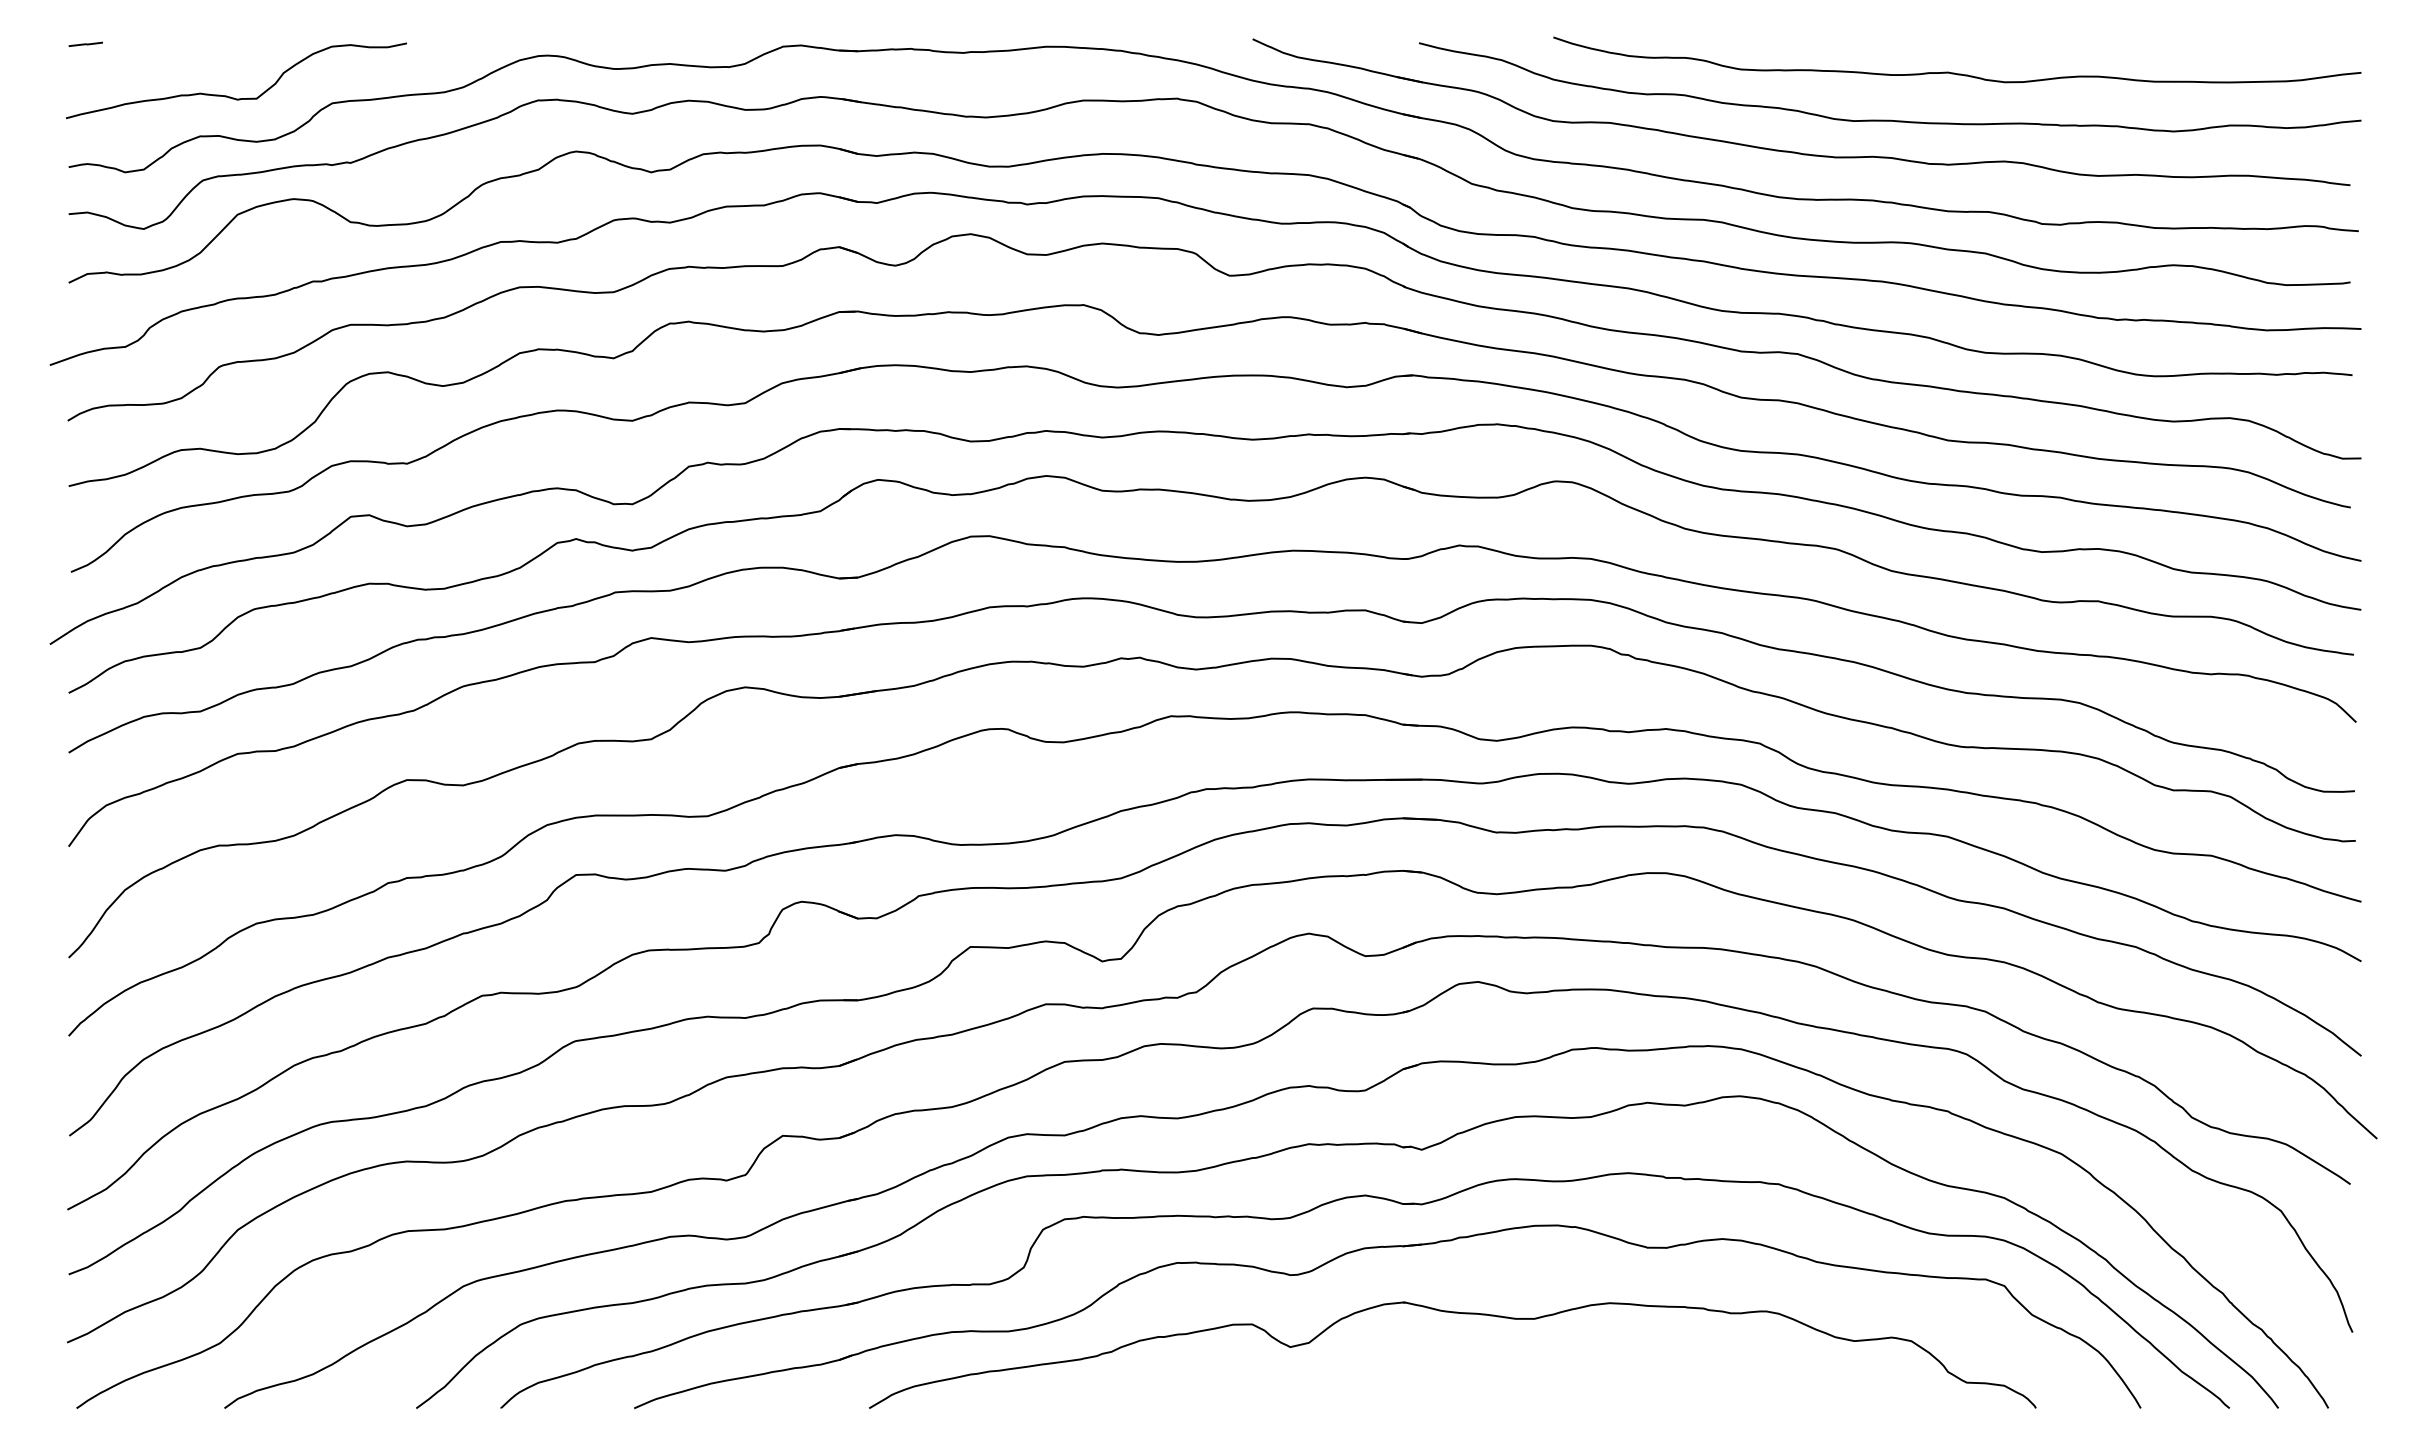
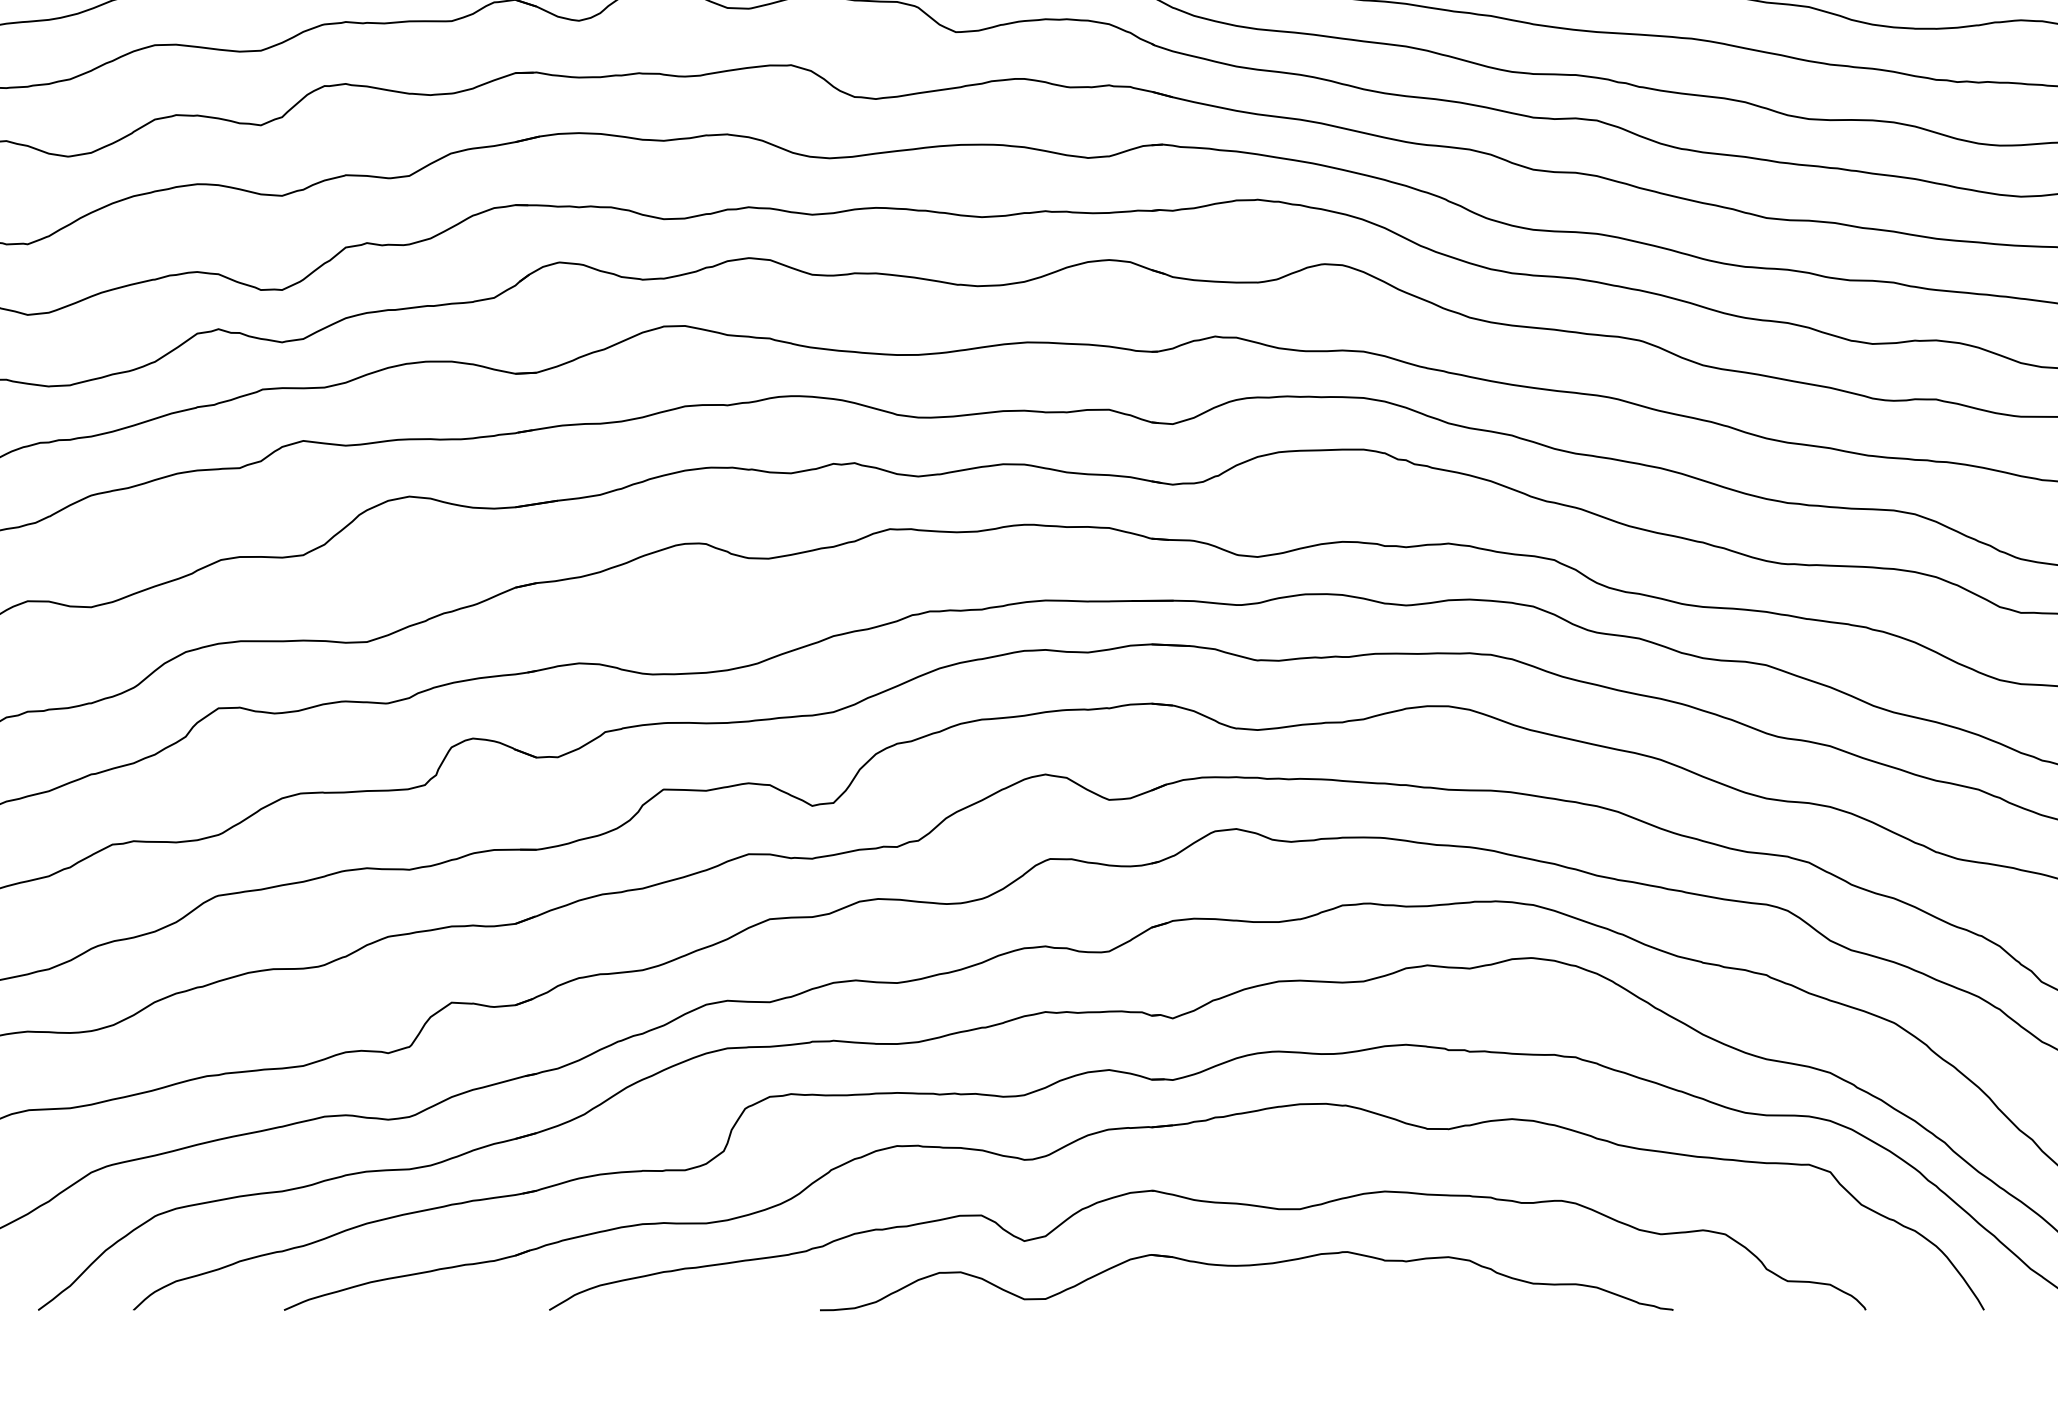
part: (1487, 1369) -> (1246, 1266), added

